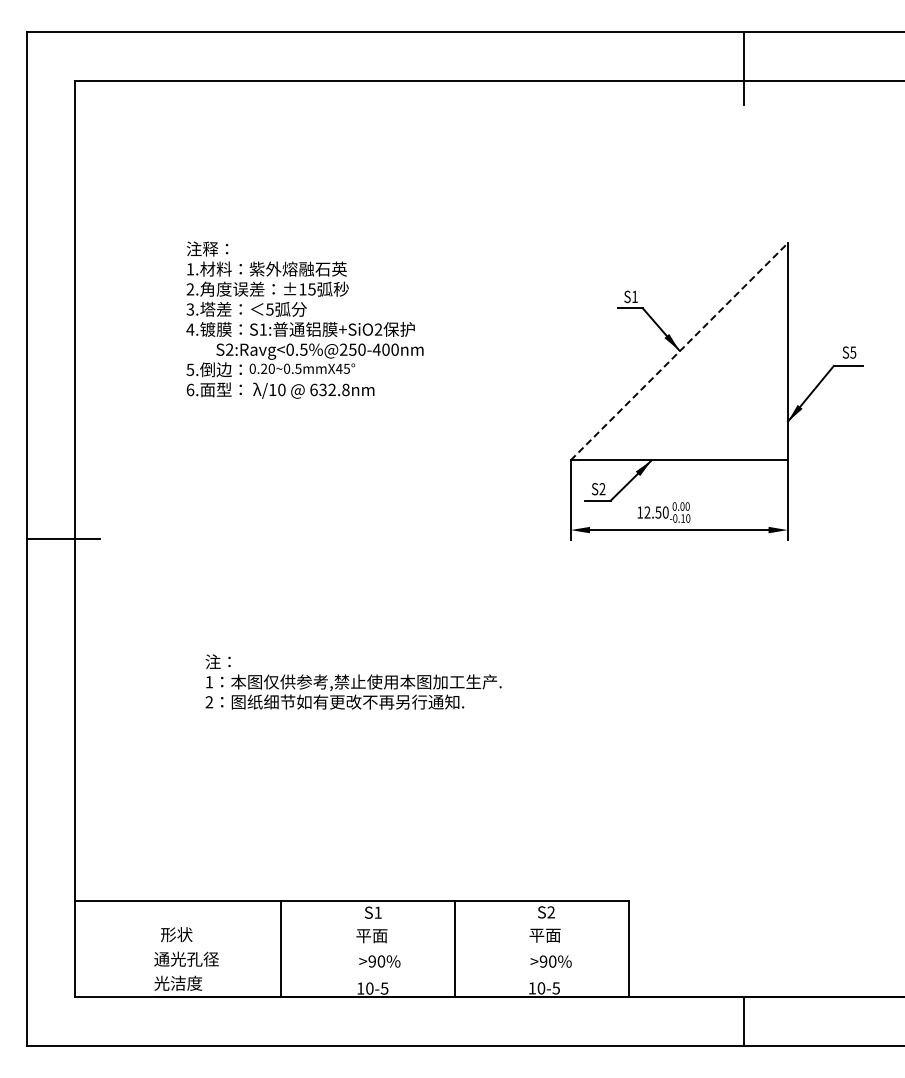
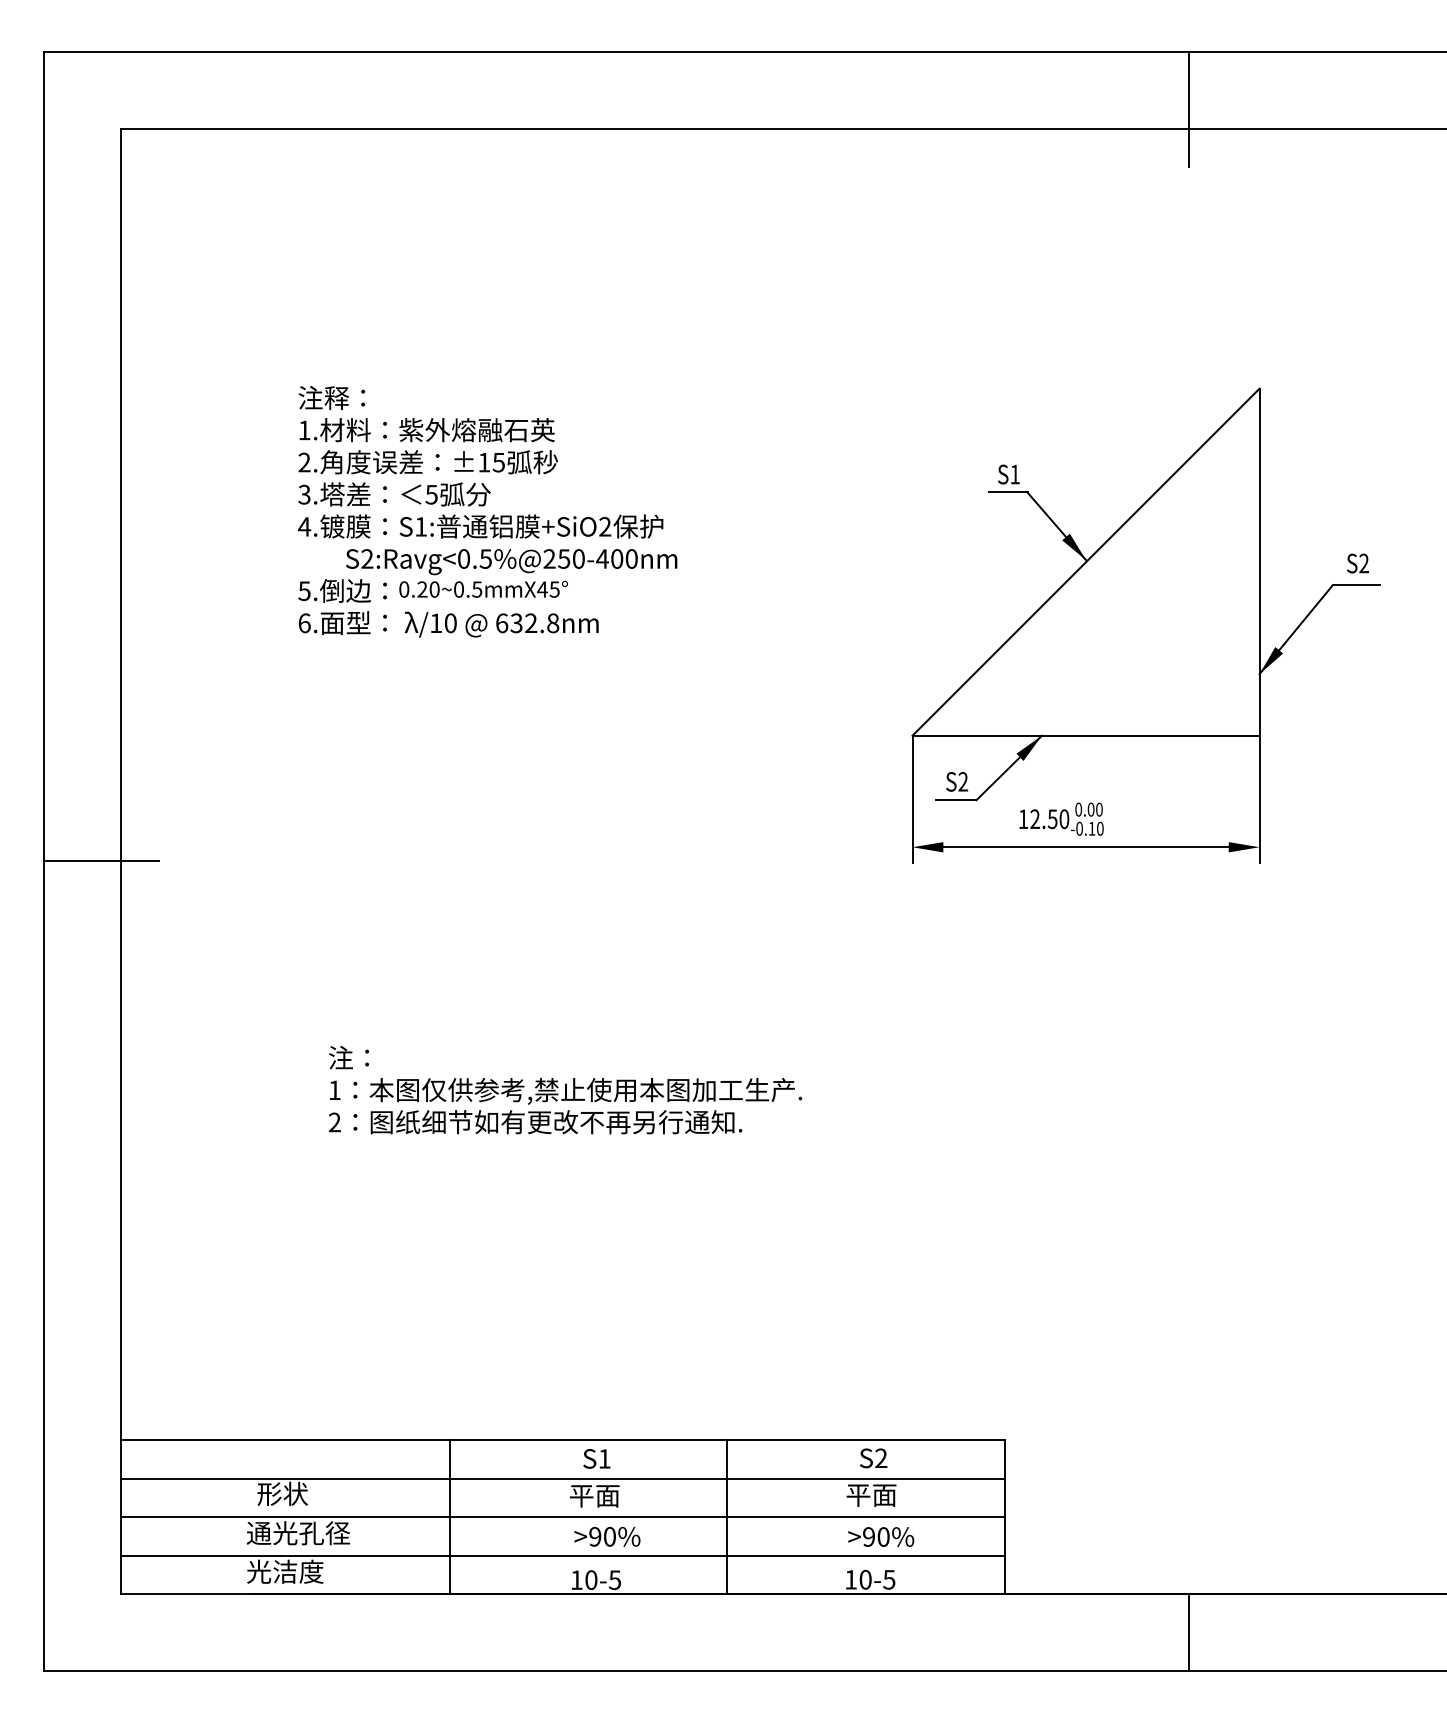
line: (679, 351) -> (1086, 561), dashed -> solid
text: (853, 352) -> (1364, 563), S5 -> S2
line: (351, 925) -> (562, 1479), added
line: (351, 949) -> (562, 1517), added
line: (351, 973) -> (562, 1556), added

